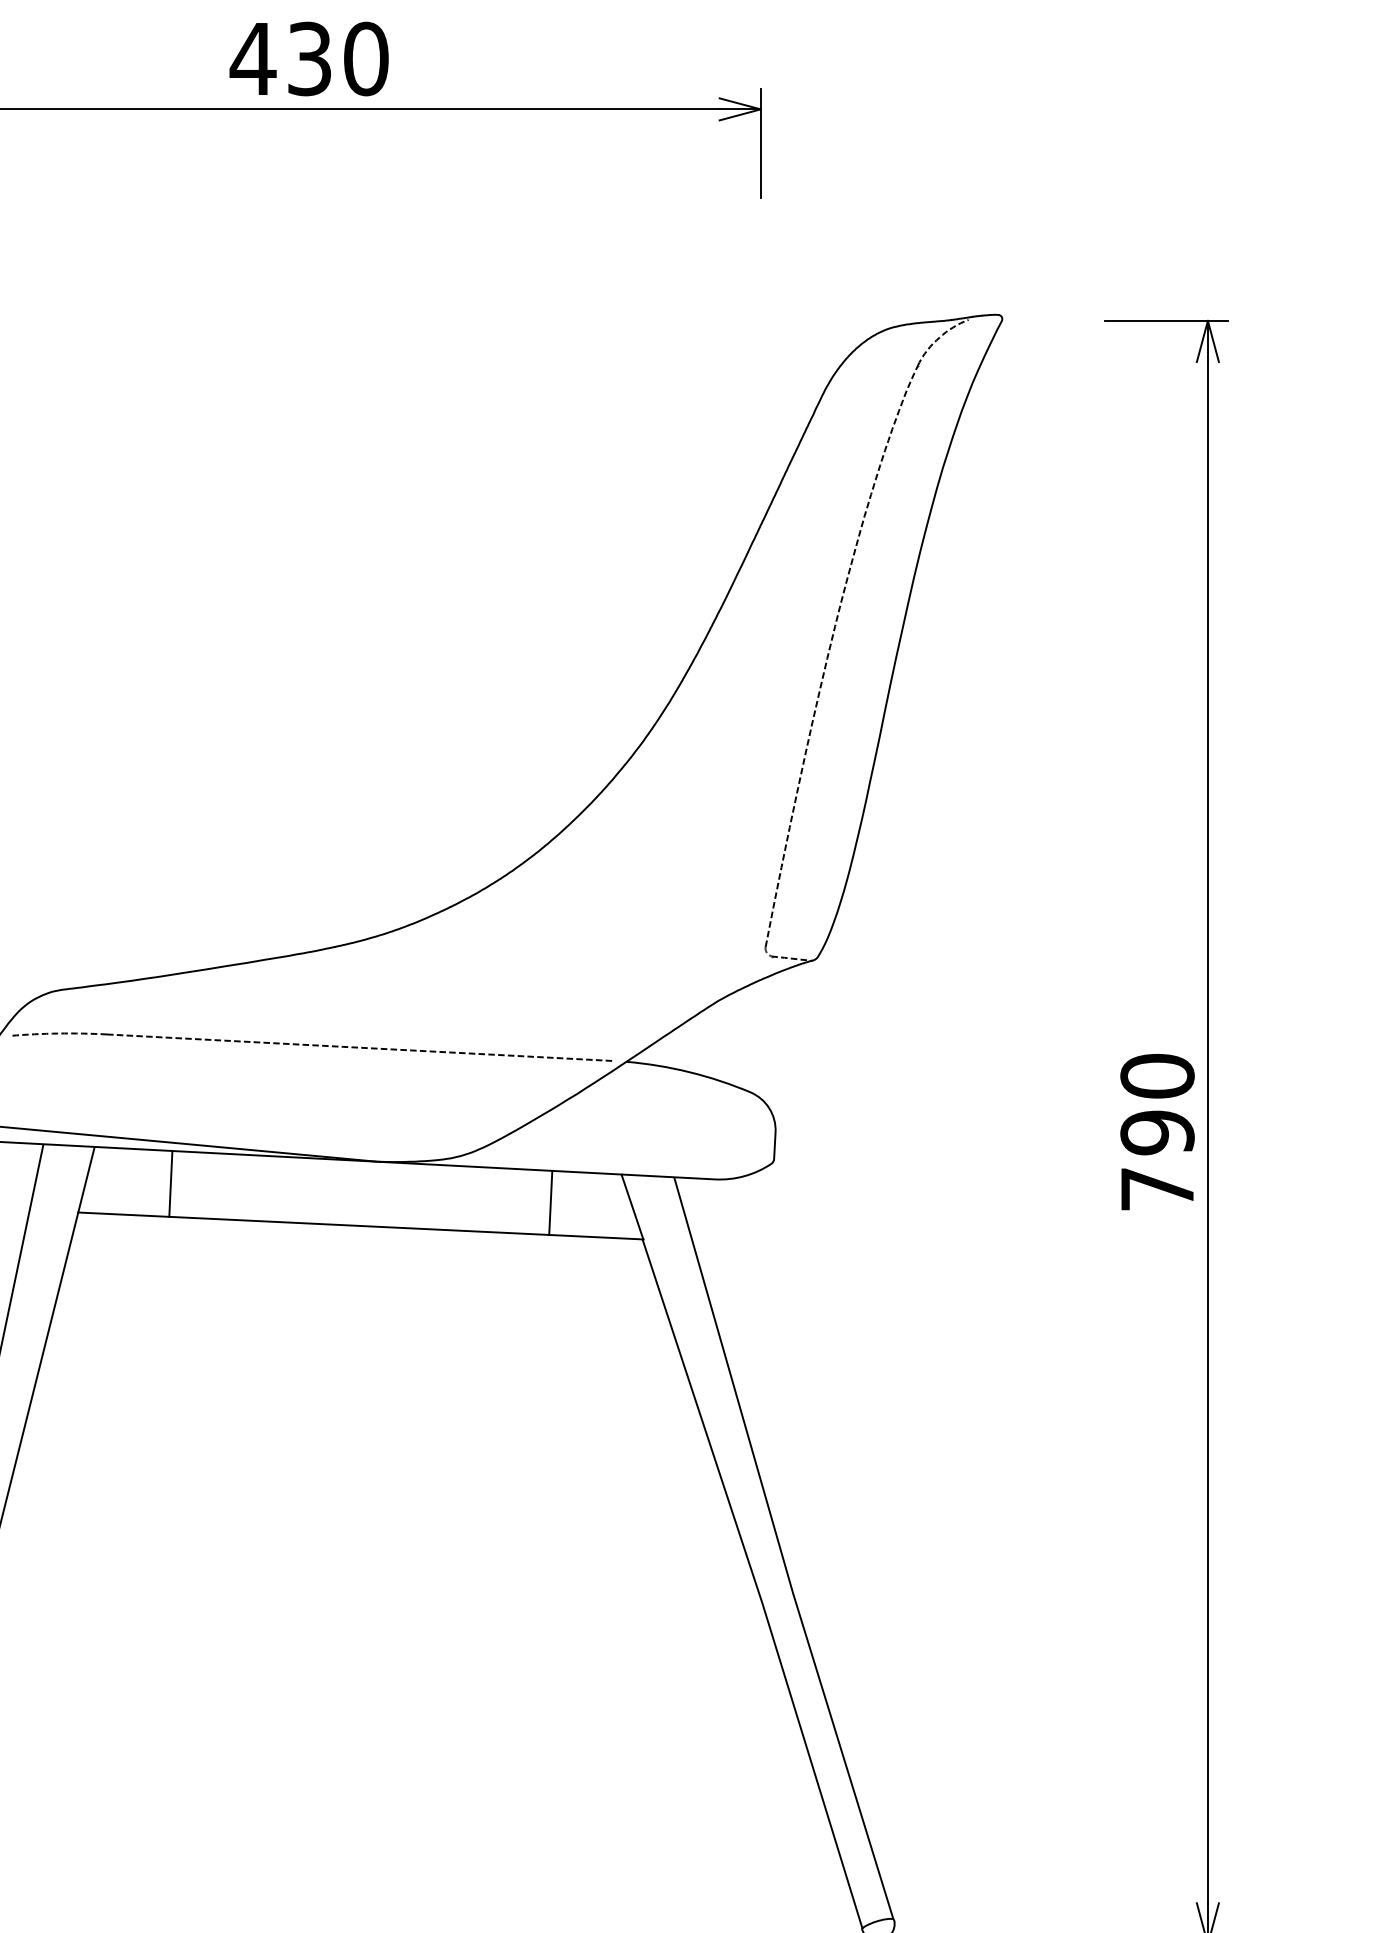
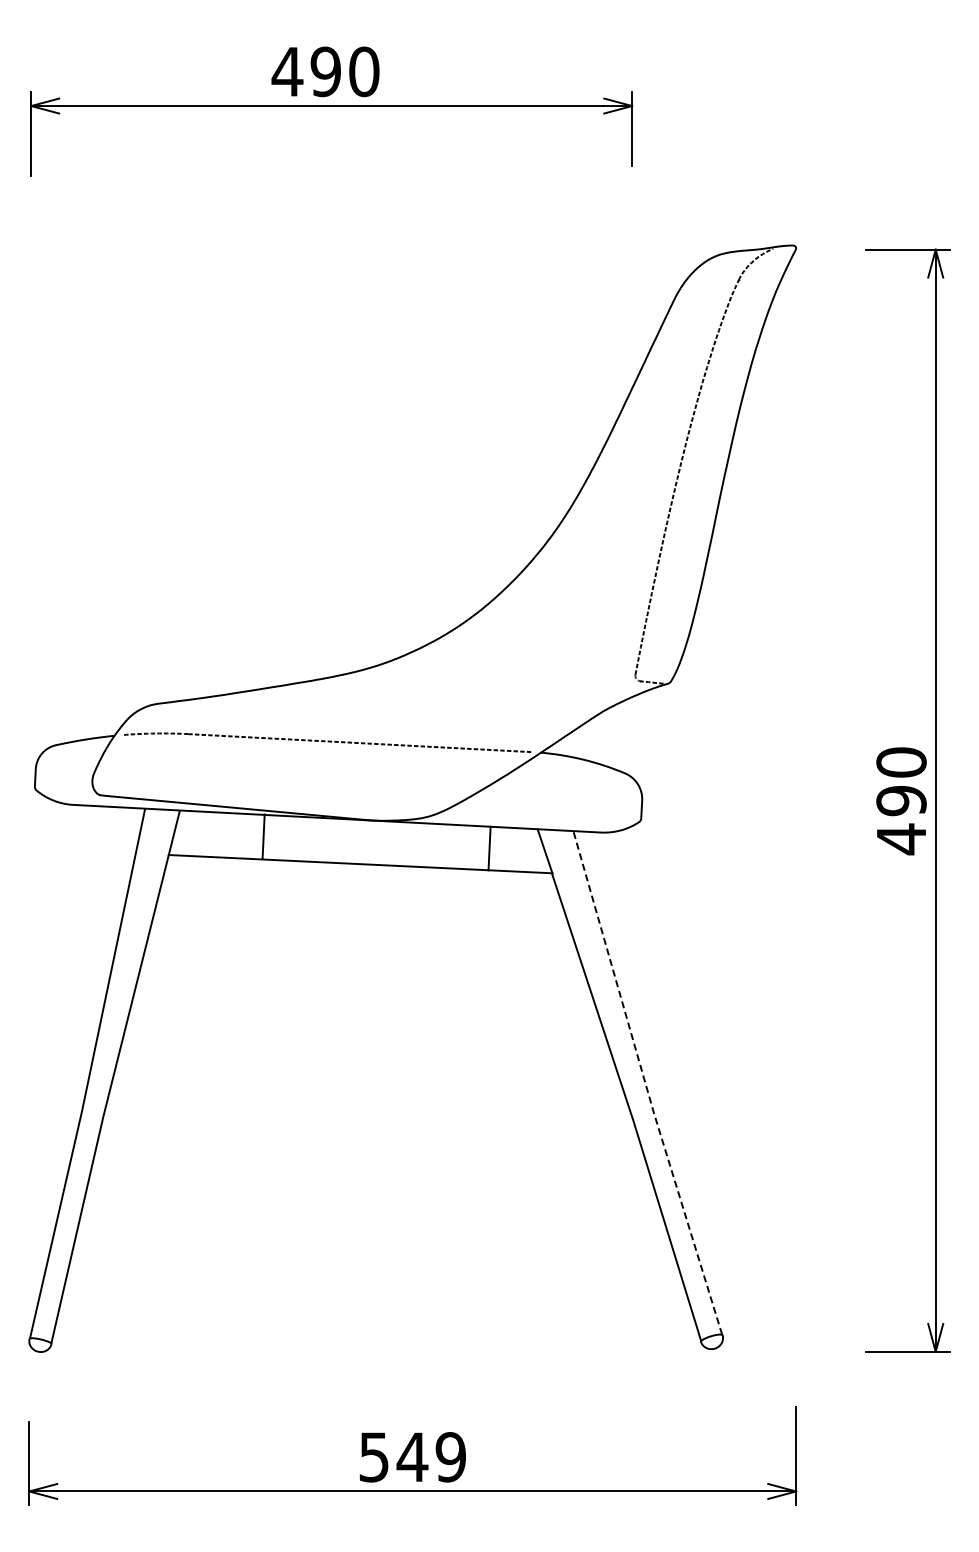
text: (309, 58) -> (325, 71), 430 -> 490
line: (170, 1183) -> (263, 836), moved
text: (1157, 1189) -> (901, 839), 790 -> 490
line: (780, 1550) -> (645, 1084), solid -> dashed

